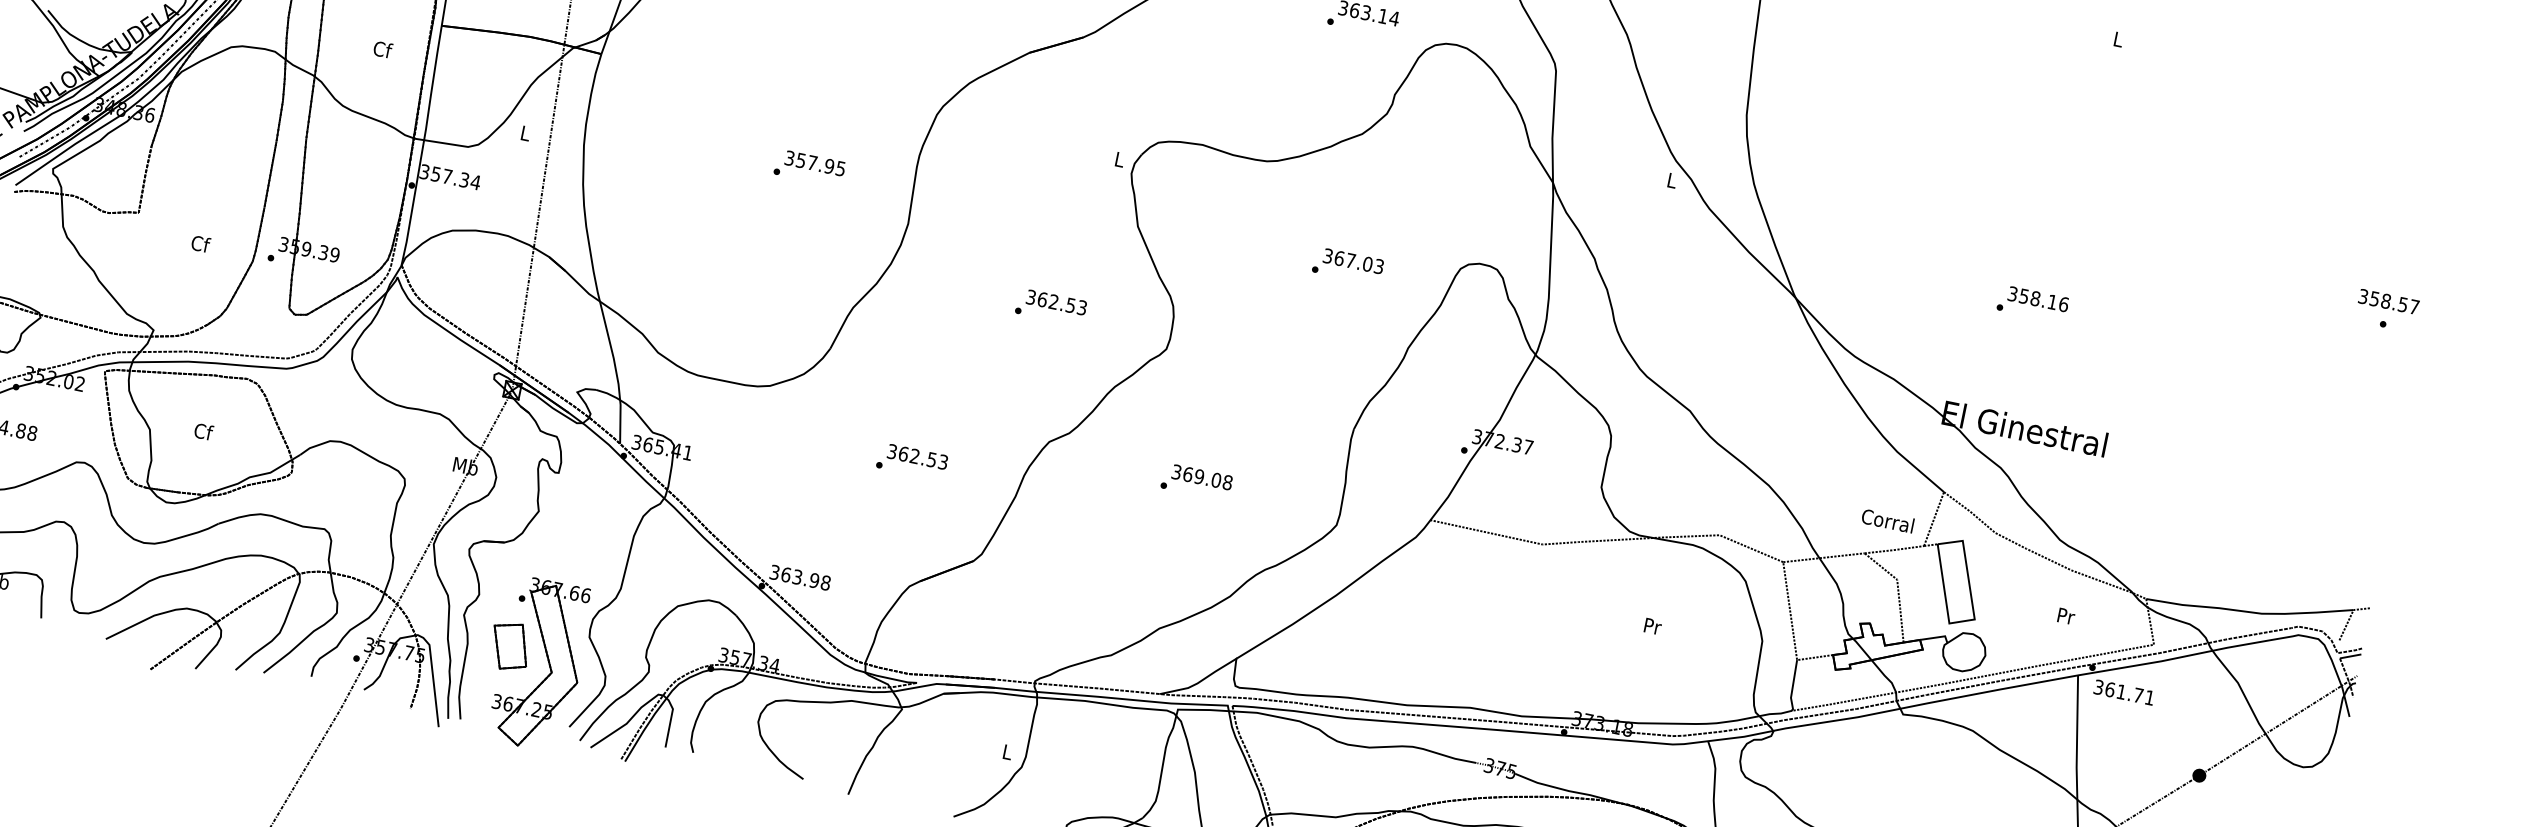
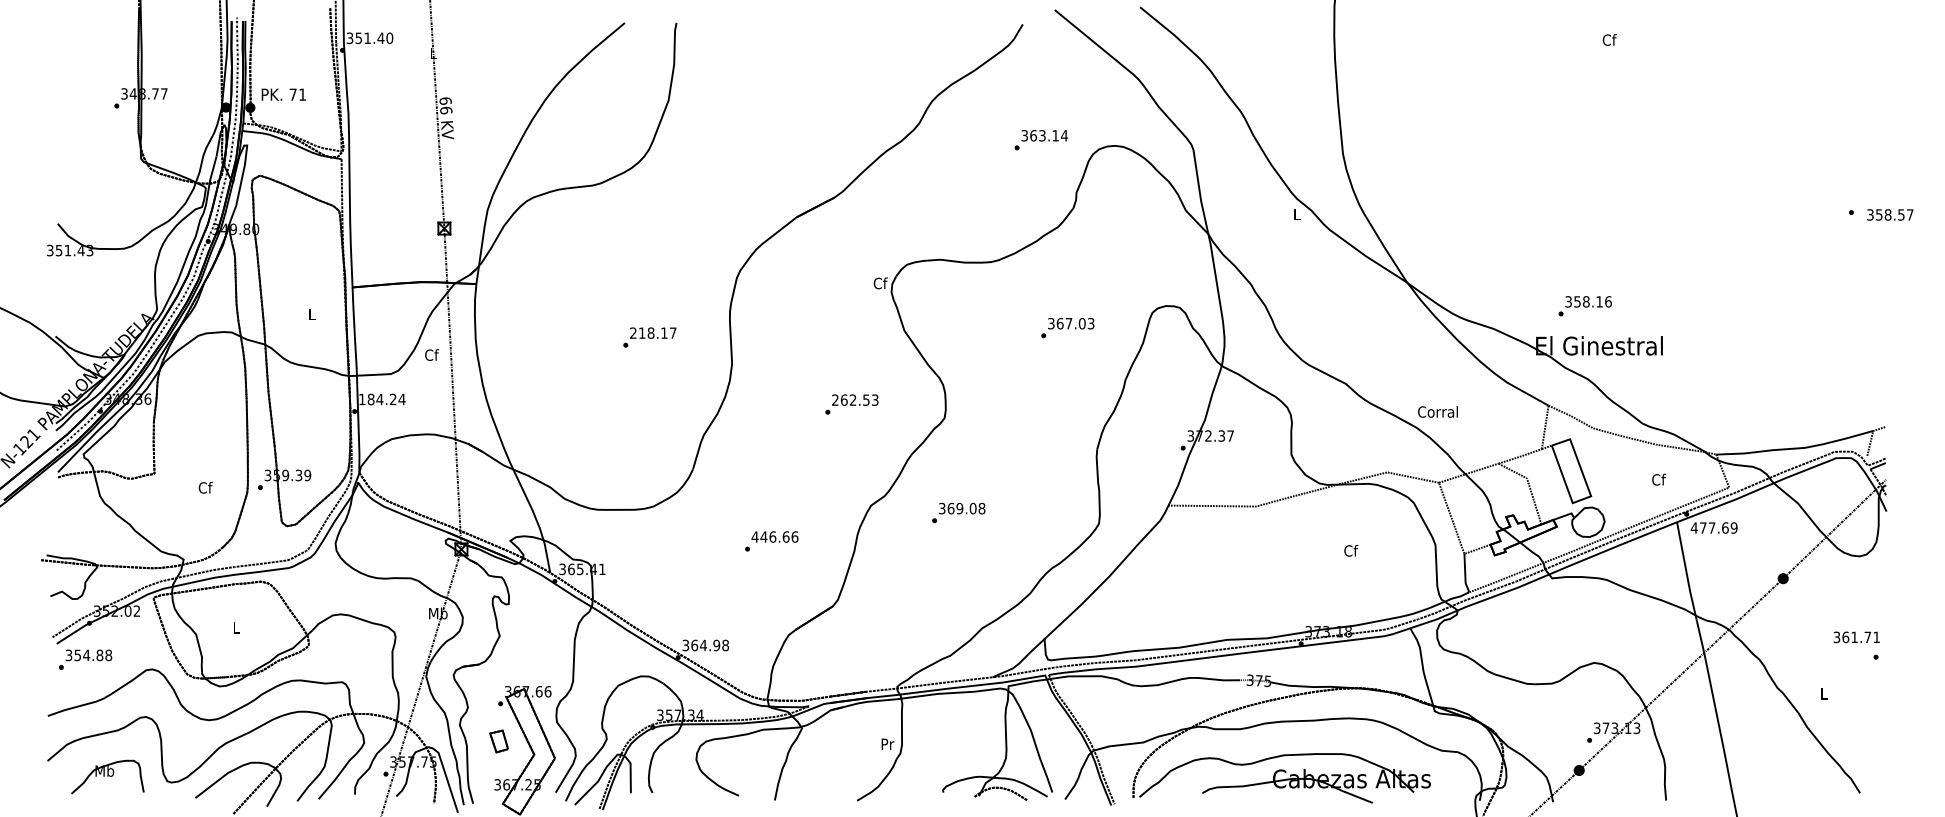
text: (2118, 38) -> (1609, 39), L -> Cf
text: (383, 49) -> (312, 314), Cf -> L
text: (526, 132) -> (432, 354), L -> Cf
text: (1119, 159) -> (880, 283), L -> Cf
text: (815, 162) -> (653, 332), 357.95 -> 218.17
text: (444, 176) -> (377, 399), 357.34 -> 184.24
text: (1031, 297) -> (835, 400), 362.53 -> 262.53
text: (2389, 301) -> (1890, 214), moved
text: (2031, 304) -> (1584, 306), moved
text: (203, 431) -> (236, 627), Cf -> L
text: (917, 456) -> (774, 536), 362.53 -> 446.66
text: (1196, 481) -> (958, 512), moved
text: (1887, 520) -> (1437, 411), moved
text: (797, 577) -> (703, 645), 363.98 -> 364.98
text: (2066, 615) -> (1659, 479), Pr -> Cf
text: (1653, 625) -> (1351, 550), Pr -> Cf
part: (509, 646) -> (498, 741), size x0.6
text: (2123, 691) -> (1713, 527), 361.71 -> 477.69
text: (1007, 751) -> (887, 743), L -> Pr

